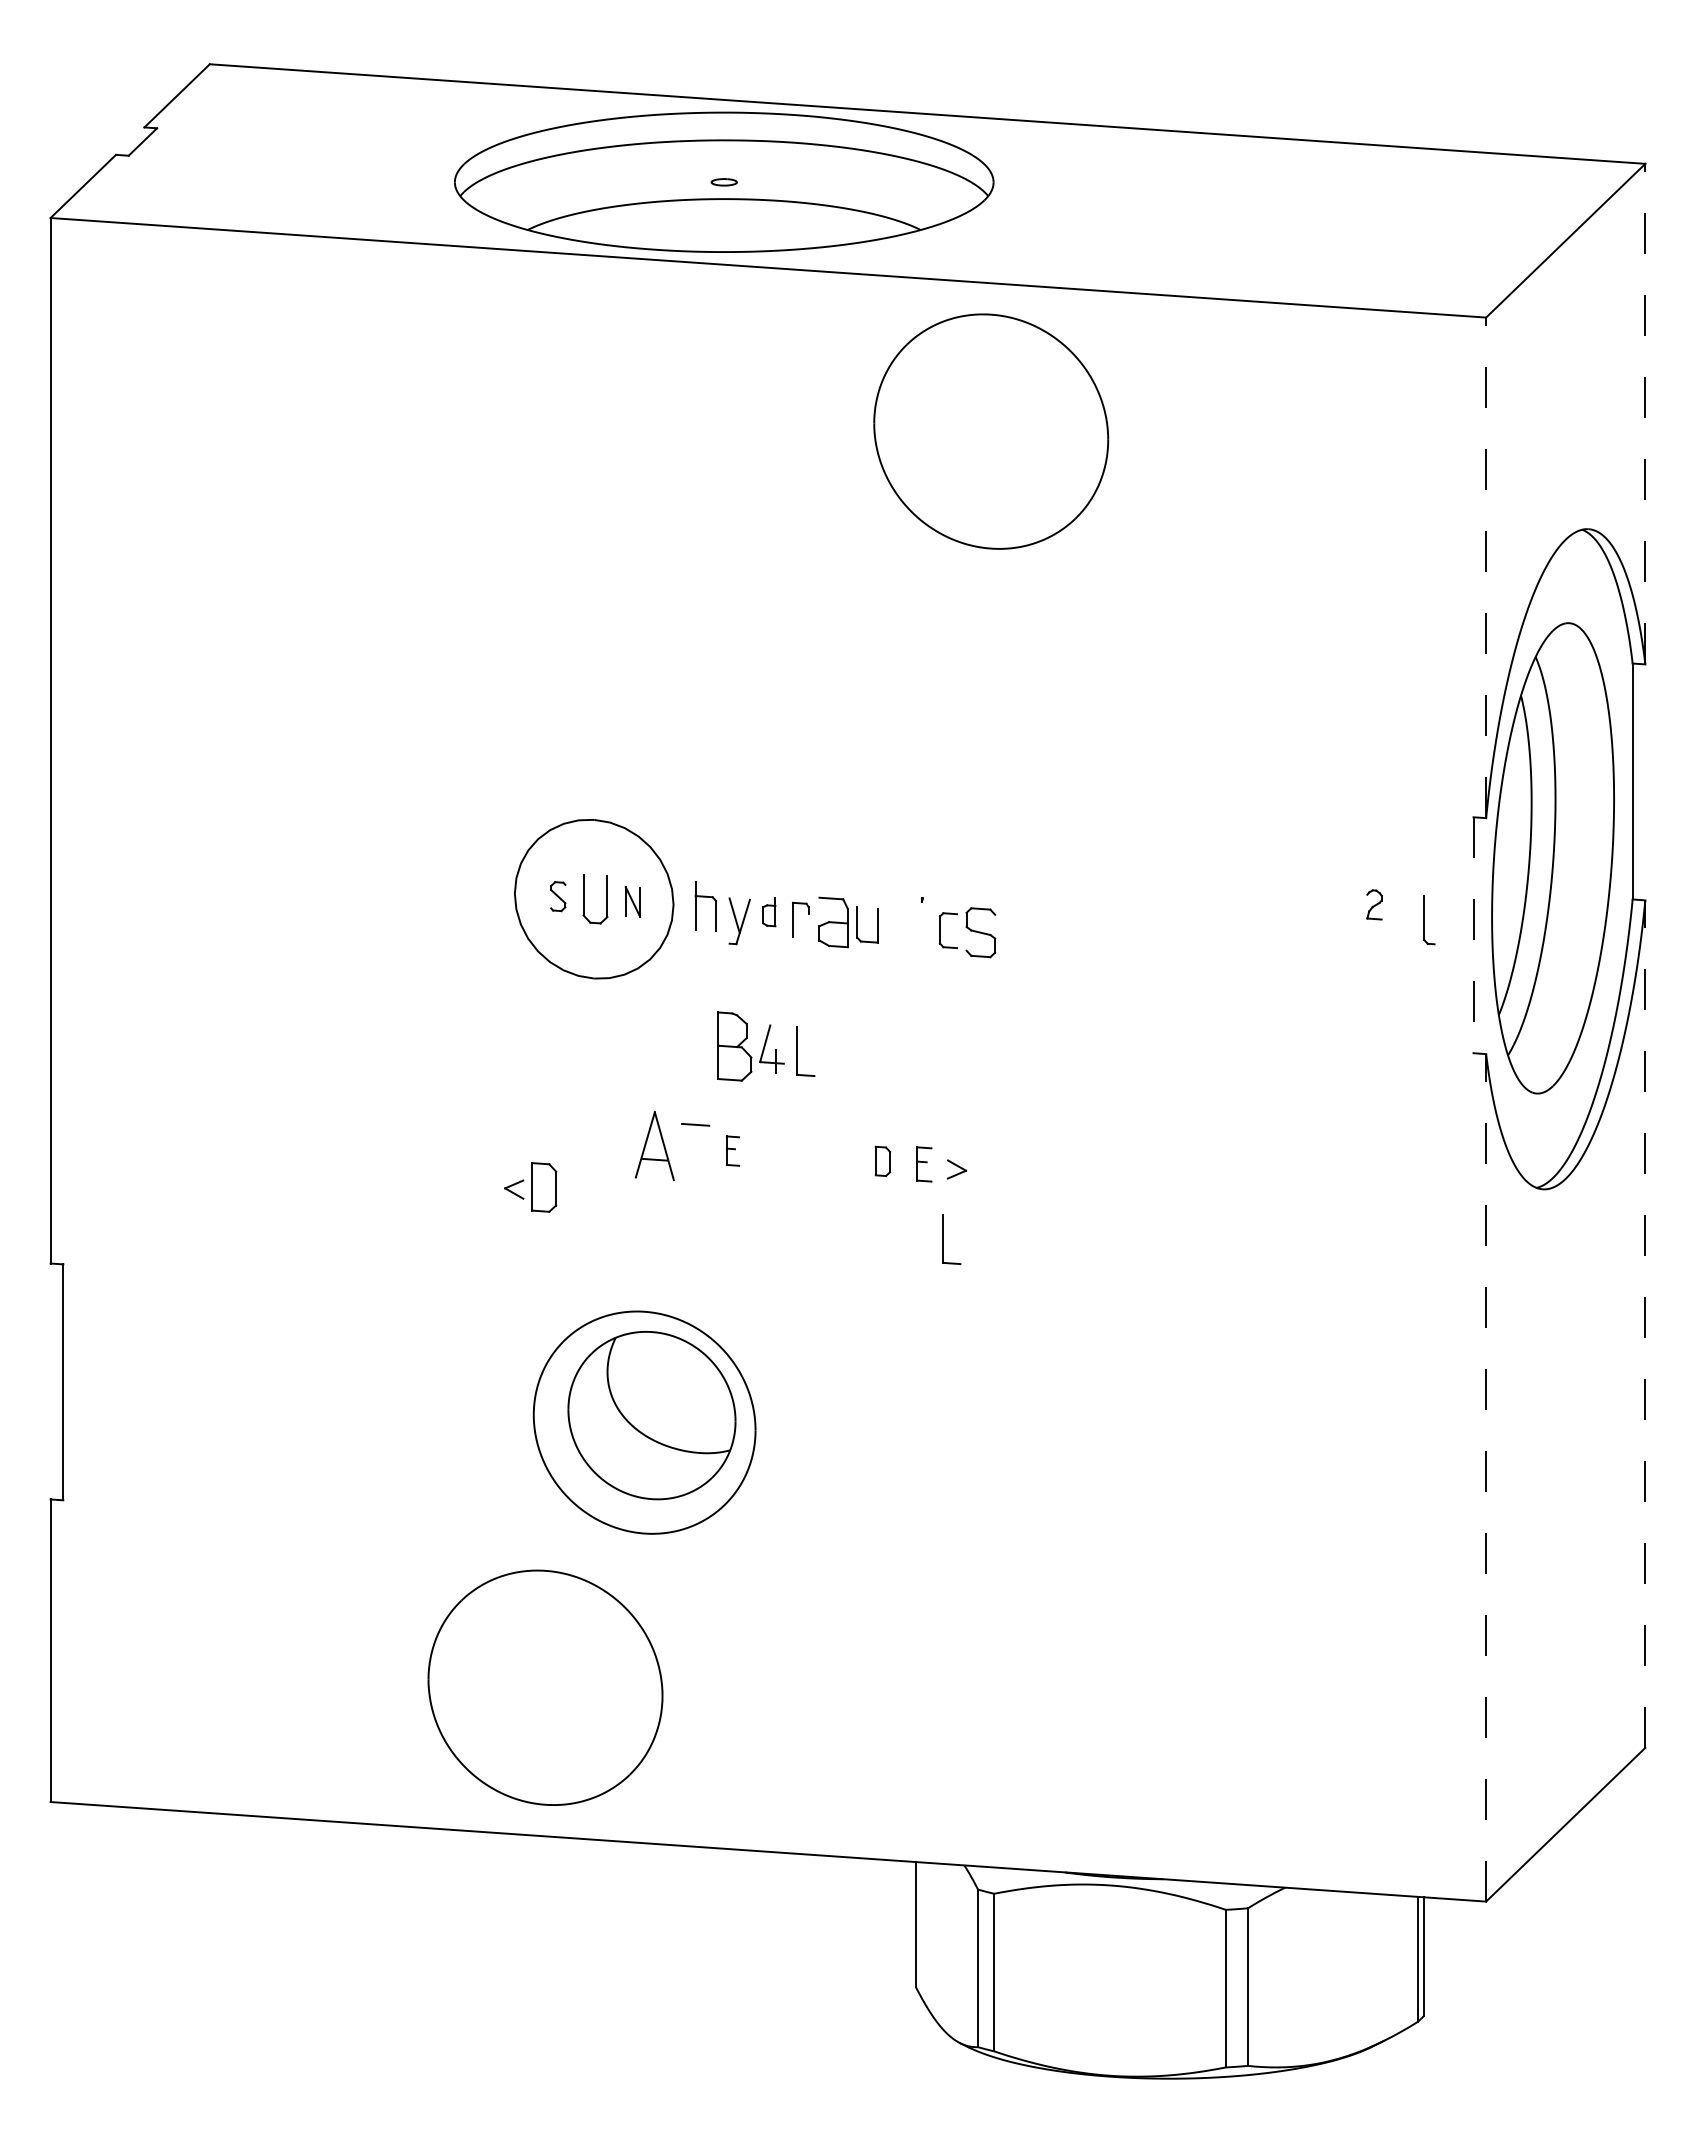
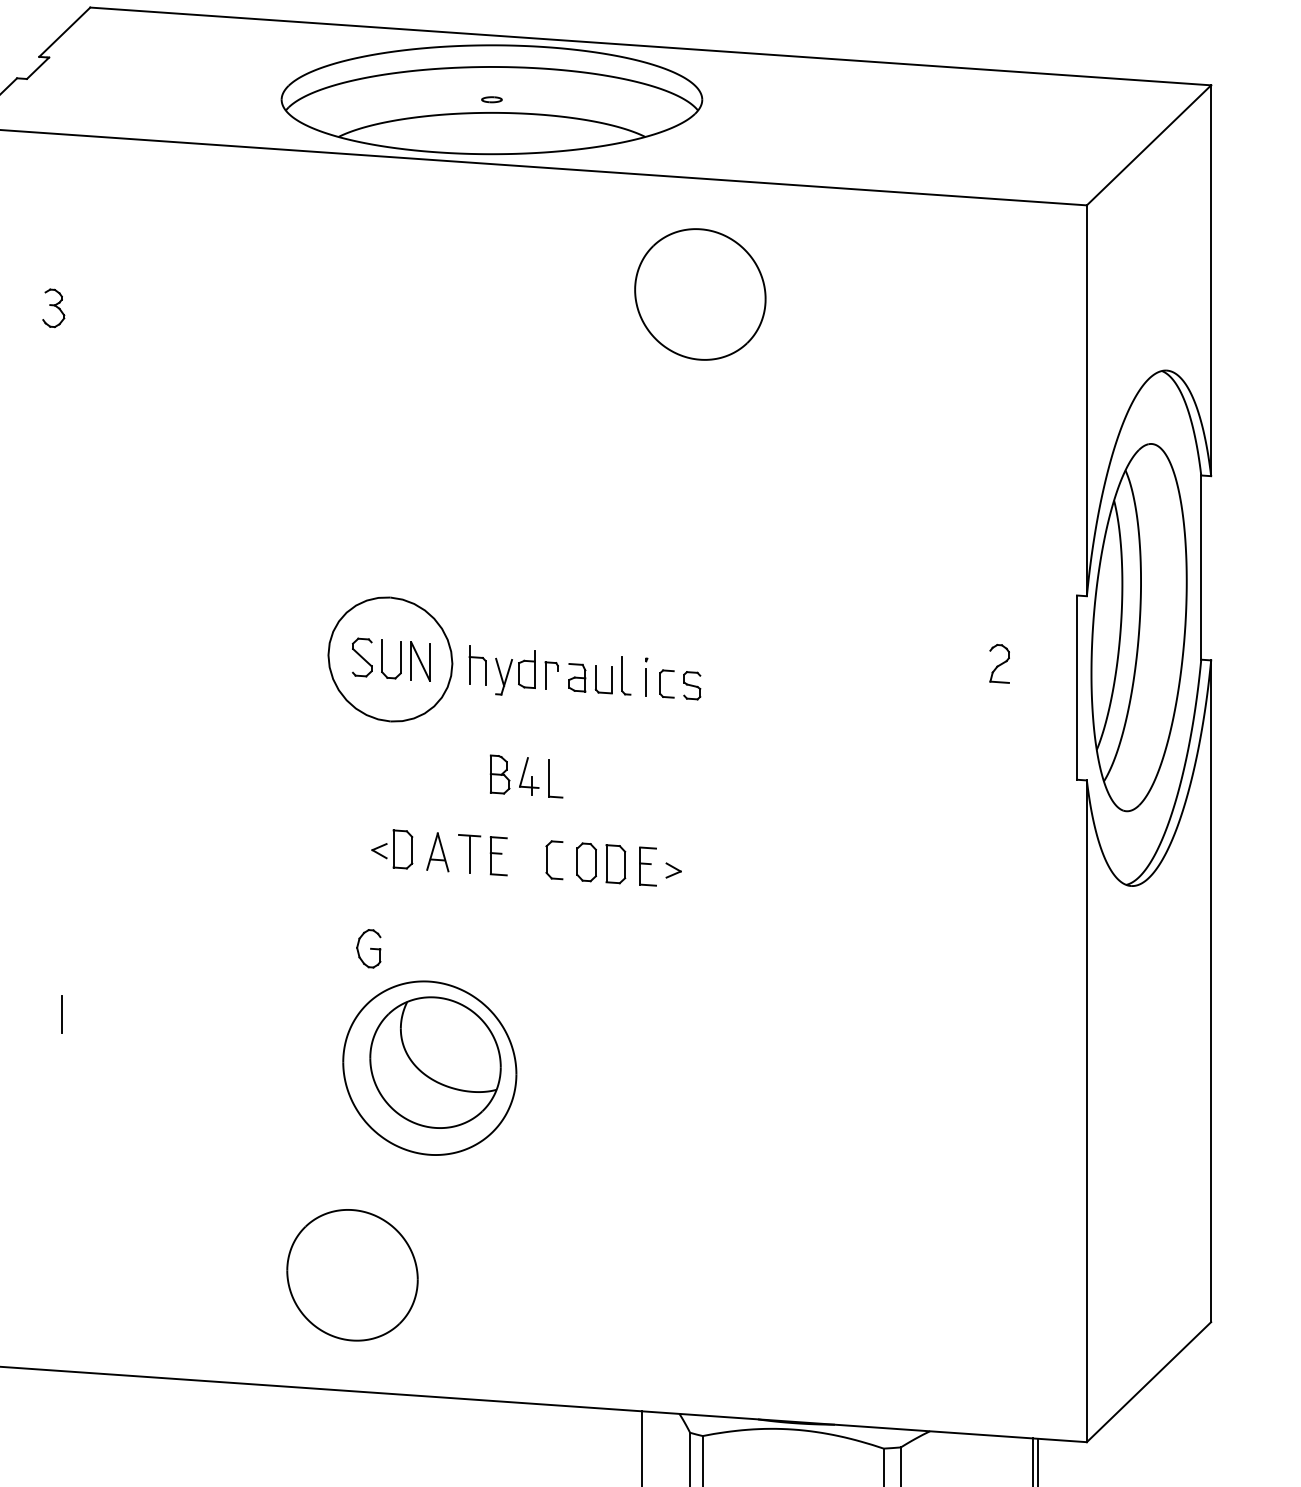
line: (1645, 413) -> (1211, 280), dashed -> solid
part: (990, 431) -> (699, 294), size x0.71
part: (162, 449) -> (53, 308), added
line: (1486, 567) -> (1087, 400), dashed -> solid
part: (558, 896) -> (362, 657), size x1.67
part: (632, 901) -> (420, 661), size x1.67
part: (1374, 904) -> (999, 663), size x1.67
part: (769, 911) -> (527, 669), size x1.67
part: (1429, 920) -> (626, 676), moved
part: (833, 922) -> (577, 677), size x0.71
line: (921, 928) -> (645, 682), added
part: (980, 932) -> (692, 685), size x0.71
line: (1473, 935) -> (1076, 687), dashed -> solid
part: (734, 1046) -> (499, 774), size x0.71
part: (654, 1146) -> (437, 852), size x0.71
line: (695, 1148) -> (469, 854), added
part: (732, 1150) -> (498, 855), size x1.67
part: (794, 1156) -> (546, 860), added
part: (845, 1158) -> (586, 861), added
part: (882, 1161) -> (615, 864), size x1.67
part: (924, 1164) -> (648, 866), size x1.43
part: (530, 1187) -> (392, 849), moved
part: (943, 1239) -> (663, 925), removed
part: (566, 1269) -> (368, 948), added
line: (1645, 1324) -> (1211, 991), dashed -> solid
line: (173, 1353) -> (61, 1014), added
line: (1486, 1477) -> (1087, 1111), dashed -> solid
part: (545, 1687) -> (352, 1274), size x0.71

